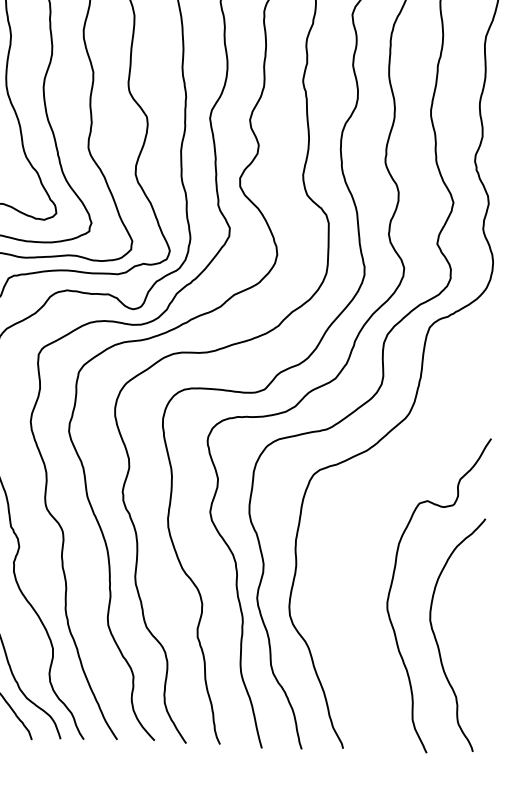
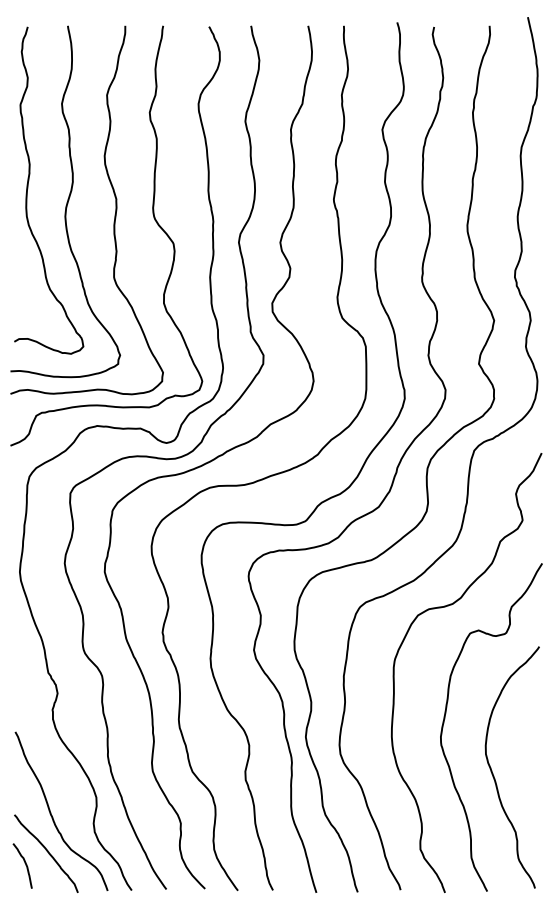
curve: (396, 477) -> (445, 607), added

